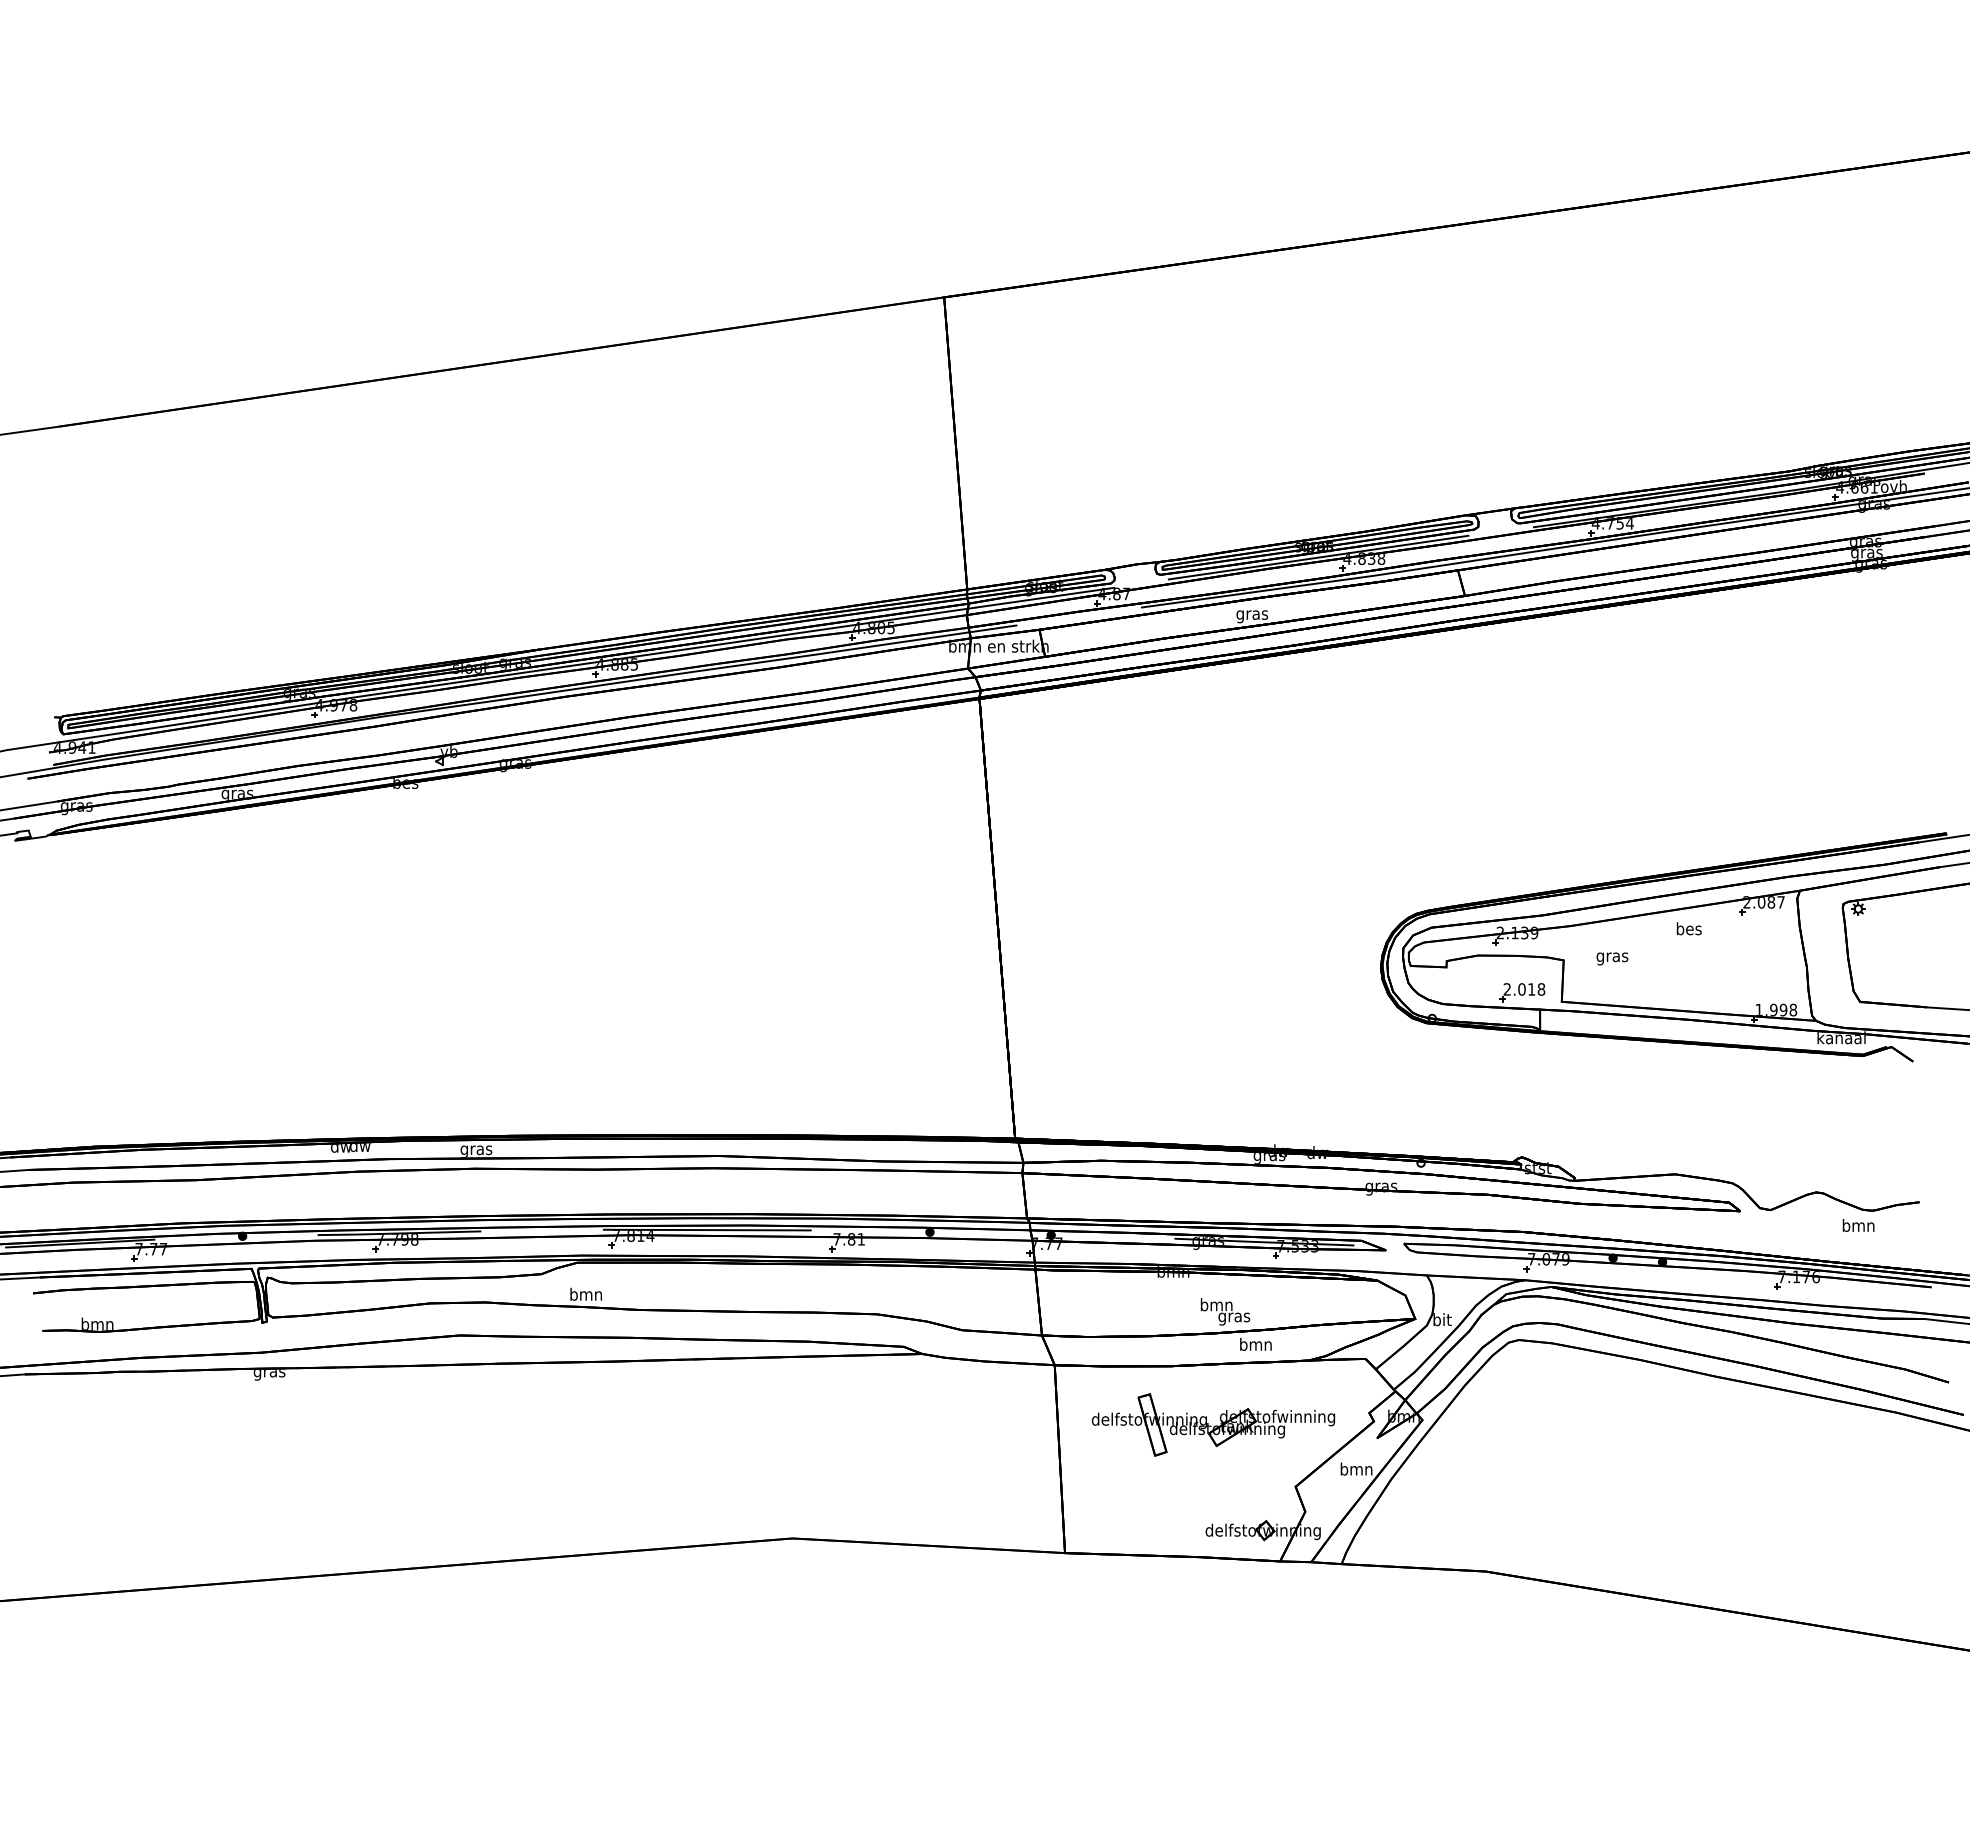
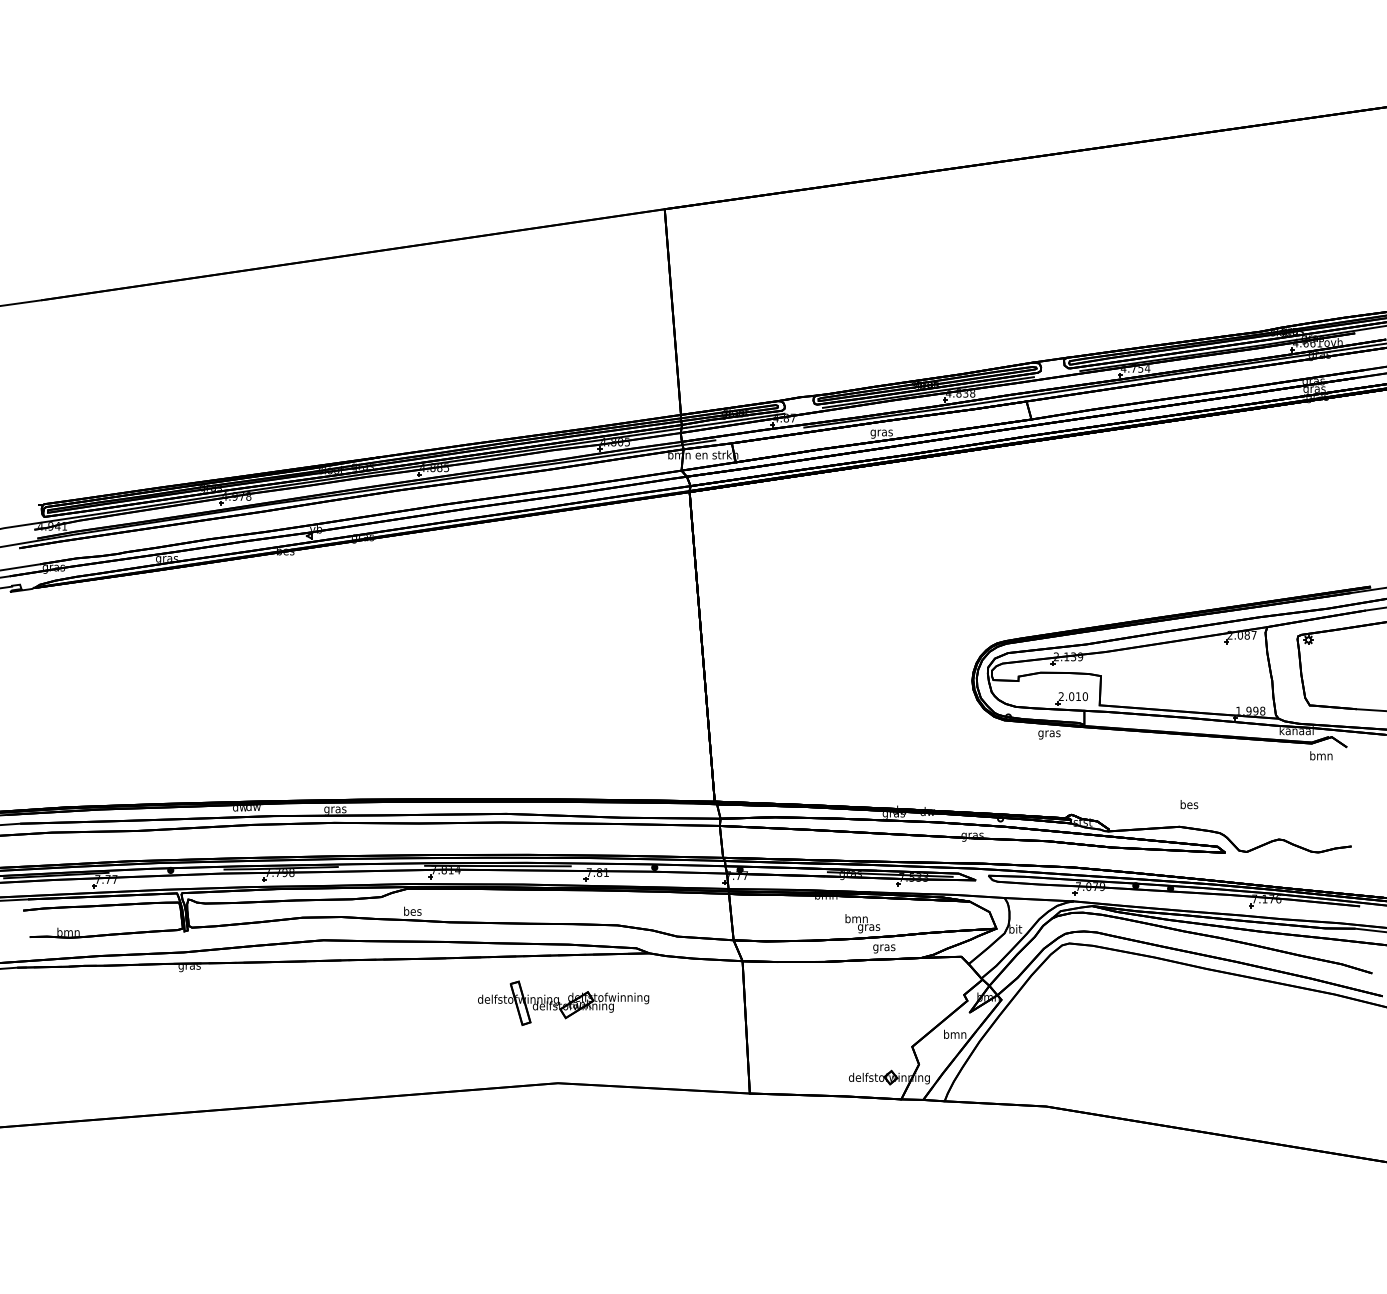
text: (1688, 928) -> (1188, 804), moved
text: (1612, 958) -> (1049, 734), moved
text: (1541, 989) -> (1085, 696), 2.018 -> 2.010
text: (1858, 1225) -> (1321, 755), moved
text: (585, 1293) -> (412, 910), bmn -> bes
text: (1255, 1345) -> (883, 947), bmn -> gras
part: (1213, 1424) -> (563, 1002), moved

